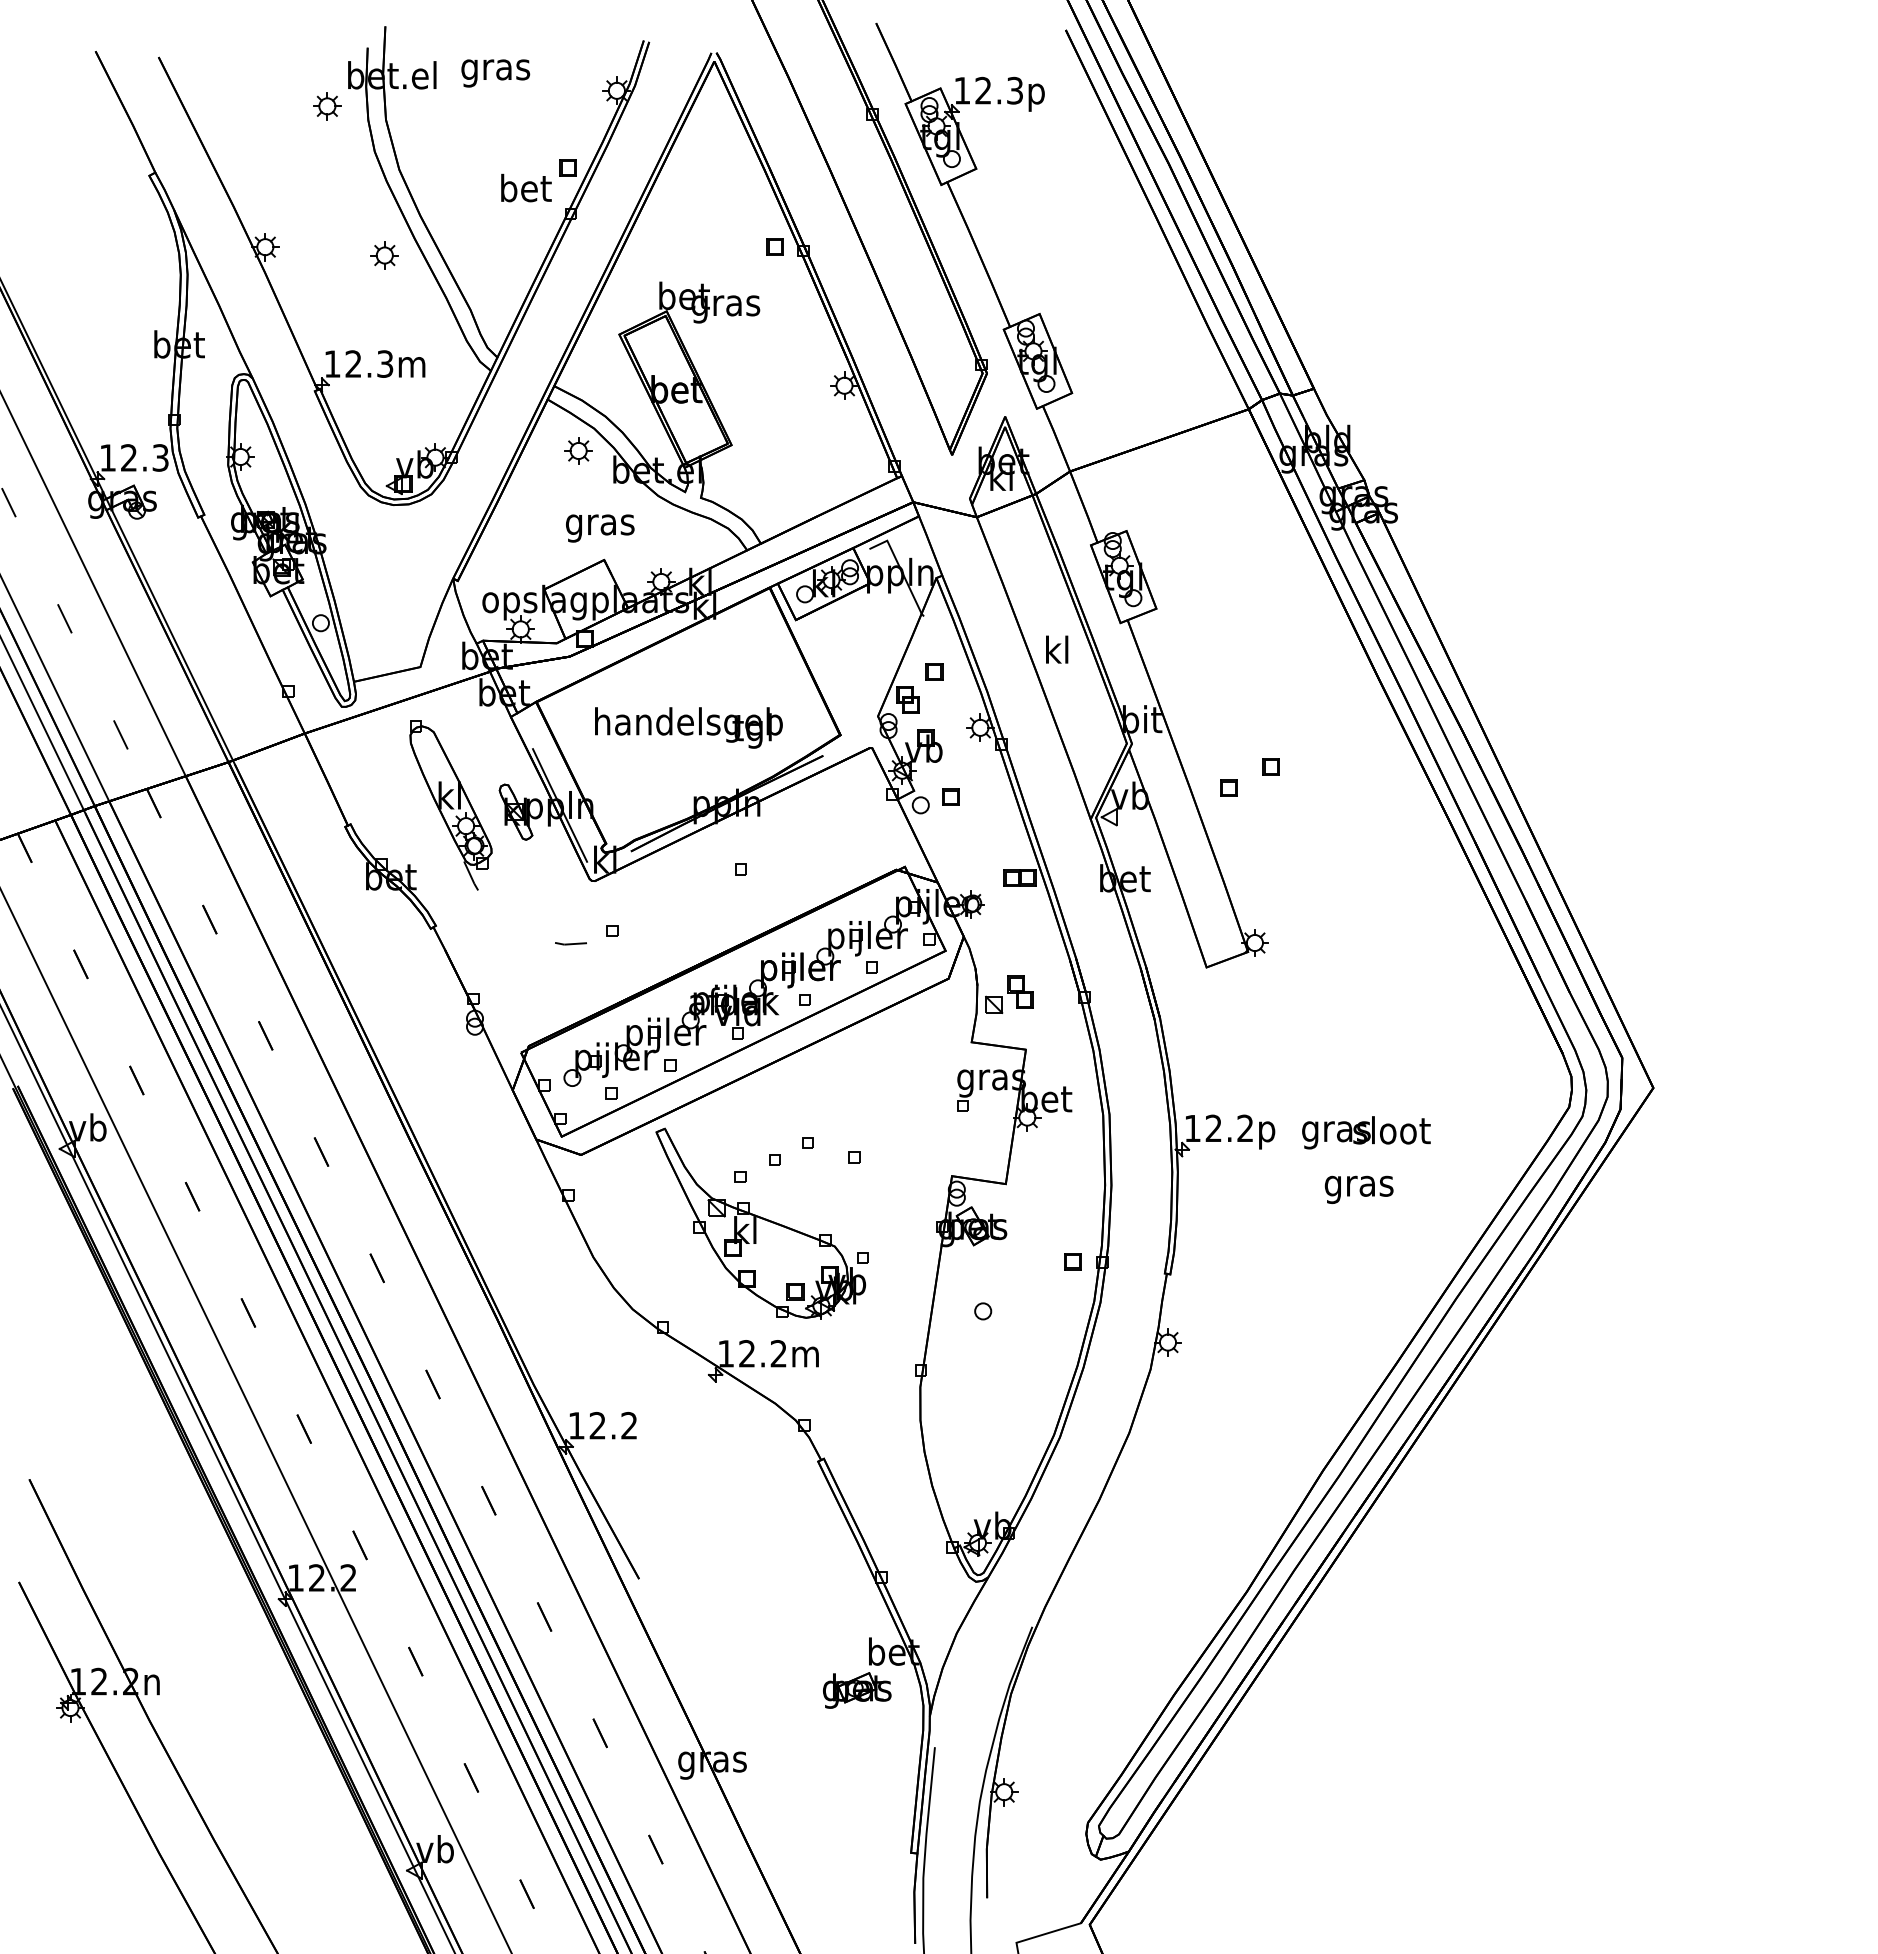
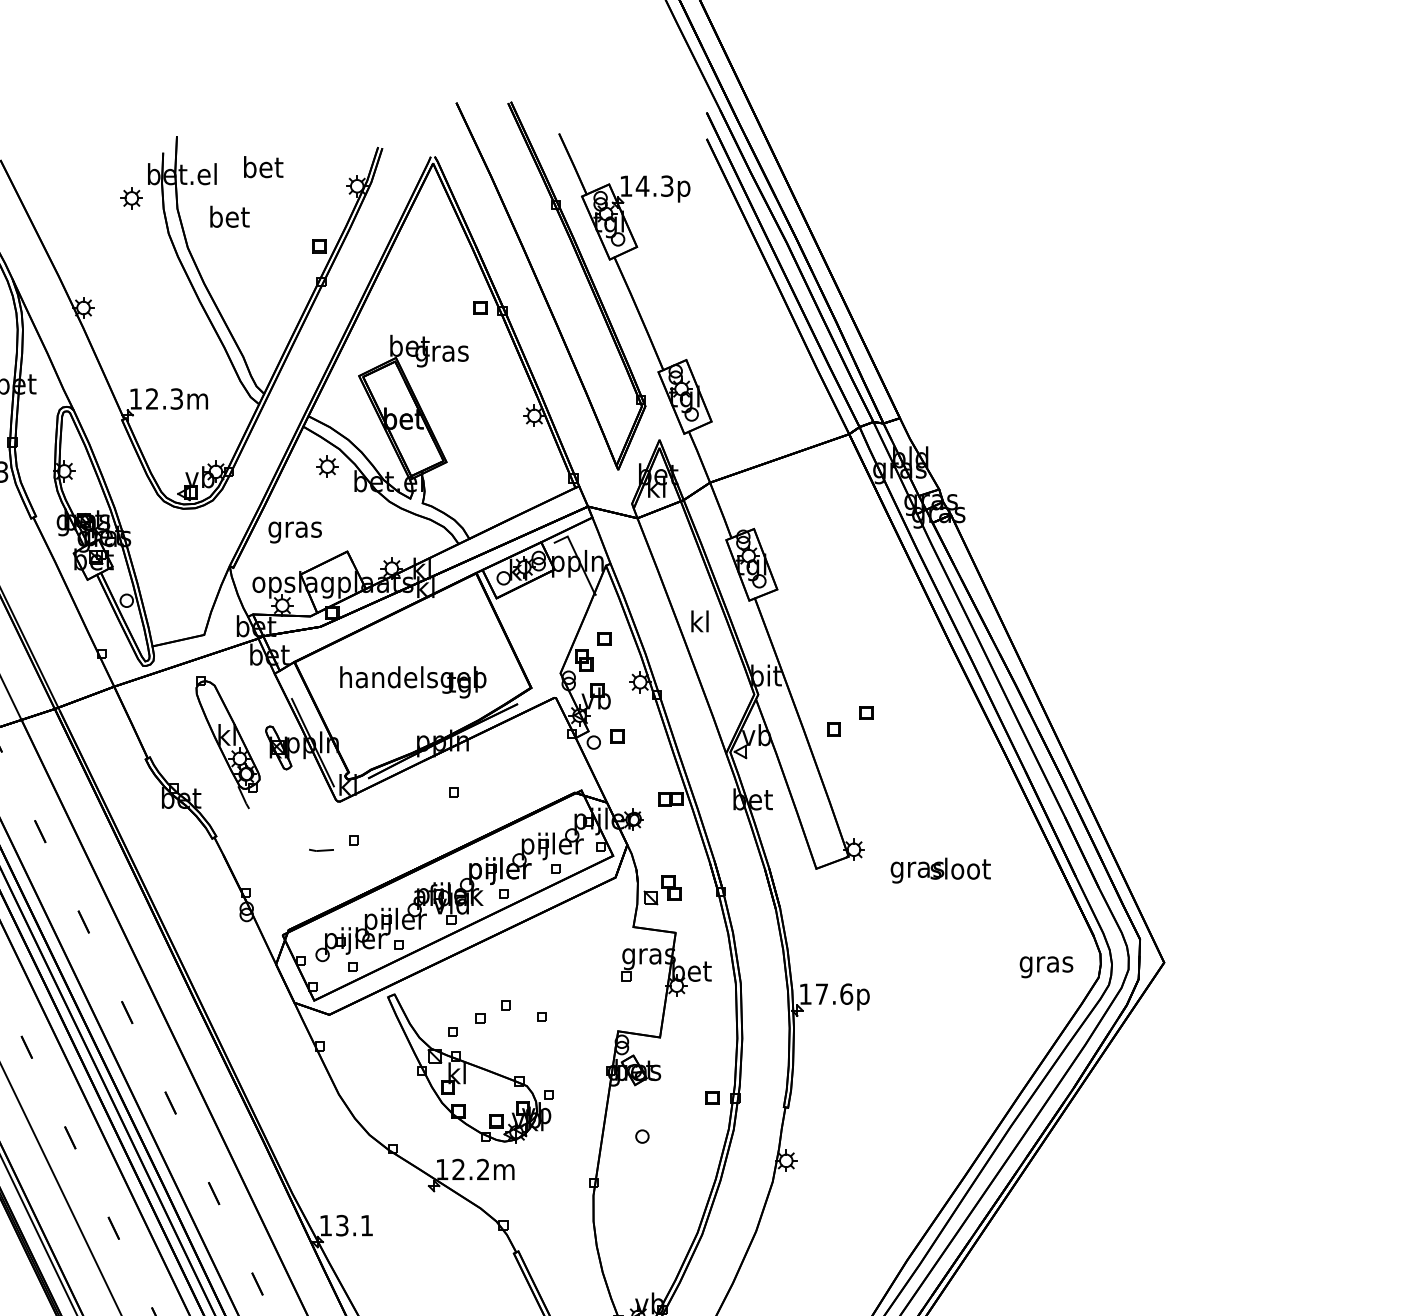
text: (495, 69) -> (262, 169), gras -> bet
text: (983, 90) -> (642, 186), 12.3p -> 14.3p
text: (526, 187) -> (230, 216), moved
part: (384, 255) -> (176, 314), removed
text: (600, 528) -> (295, 532), moved
text: (1229, 1128) -> (834, 994), 12.2p -> 17.6p
text: (1366, 1132) -> (940, 870), moved
text: (1358, 1189) -> (1045, 966), moved
text: (612, 1425) -> (353, 1225), 12.2 -> 13.1

